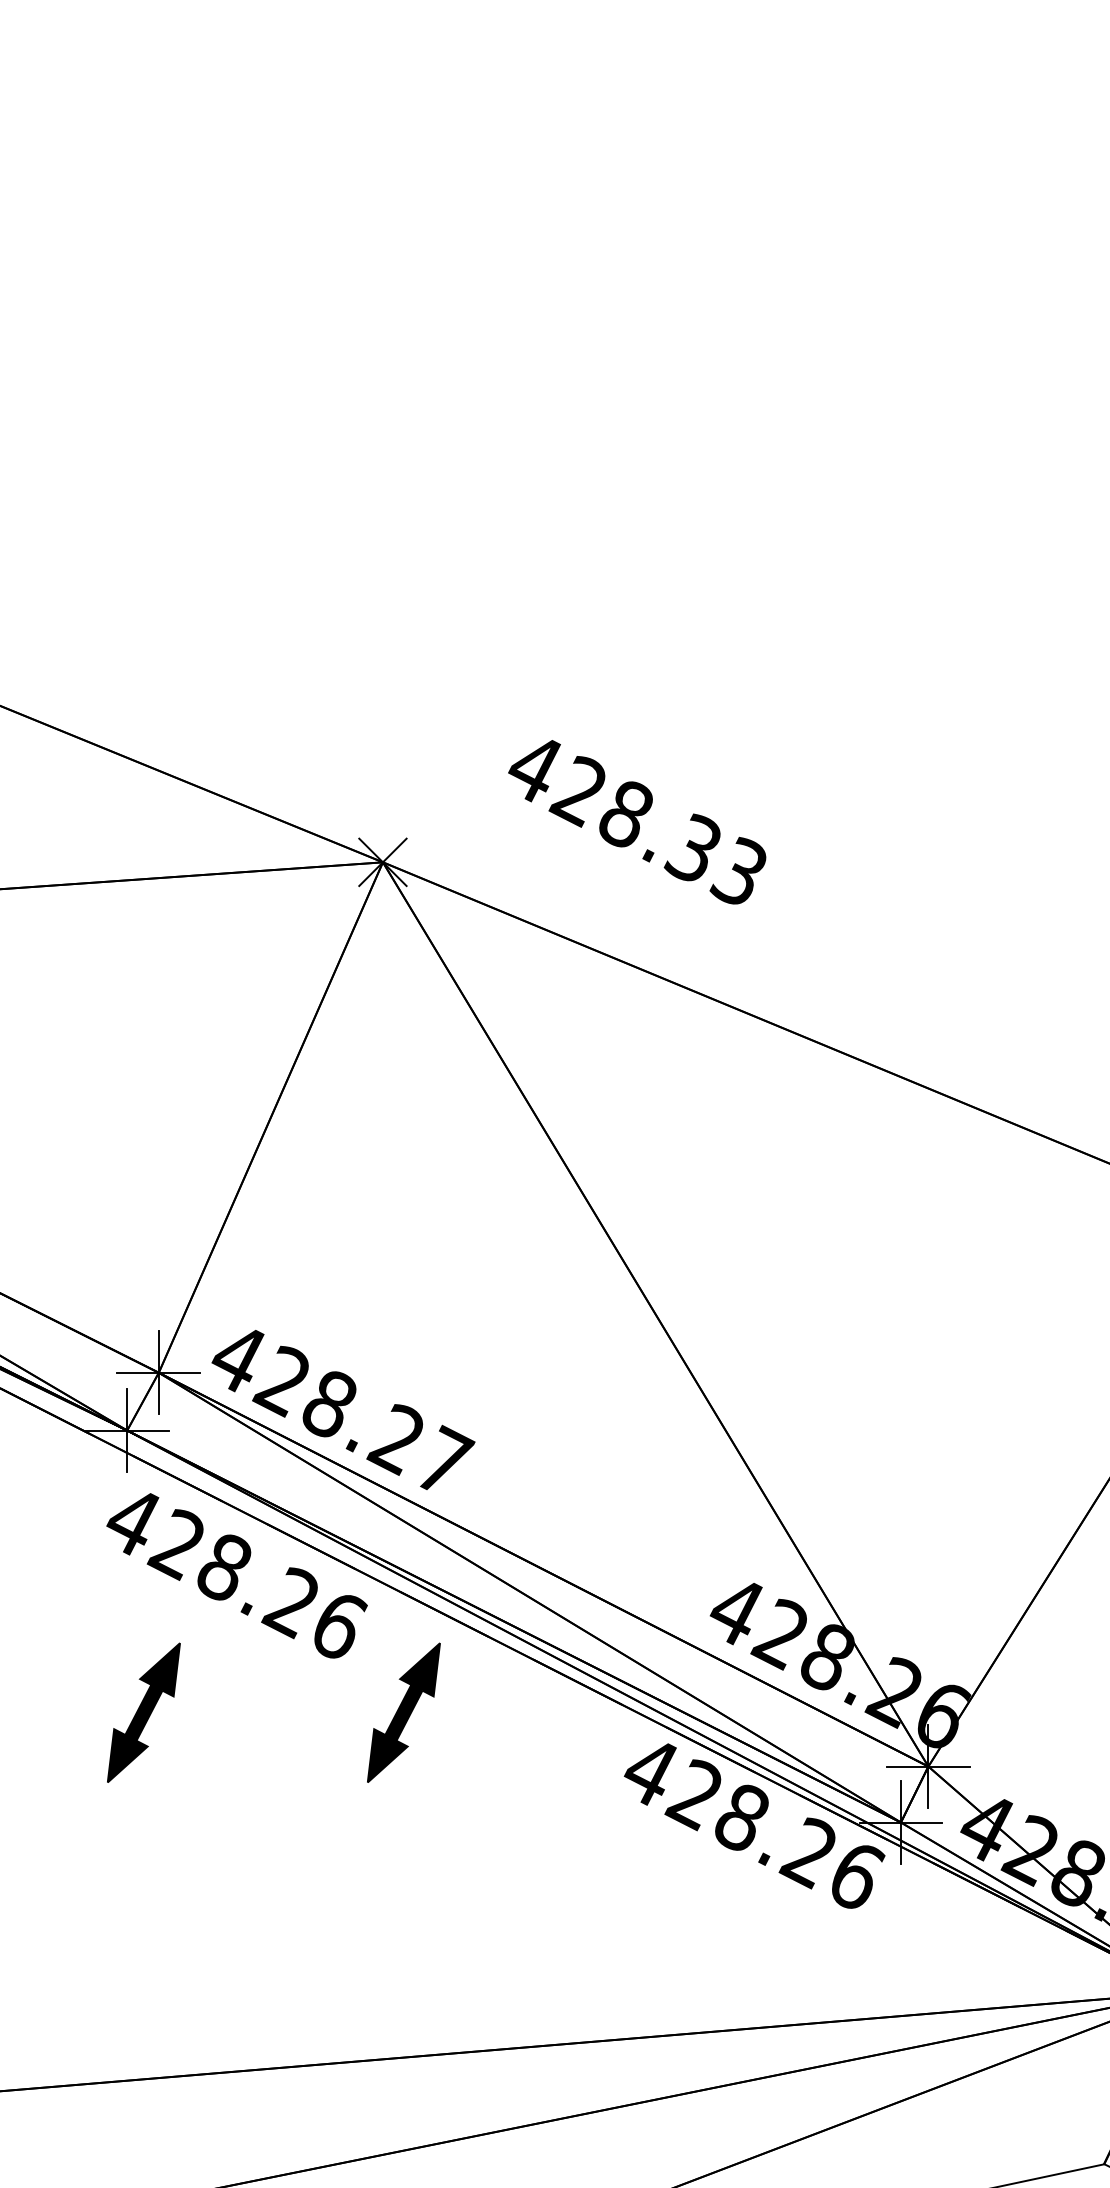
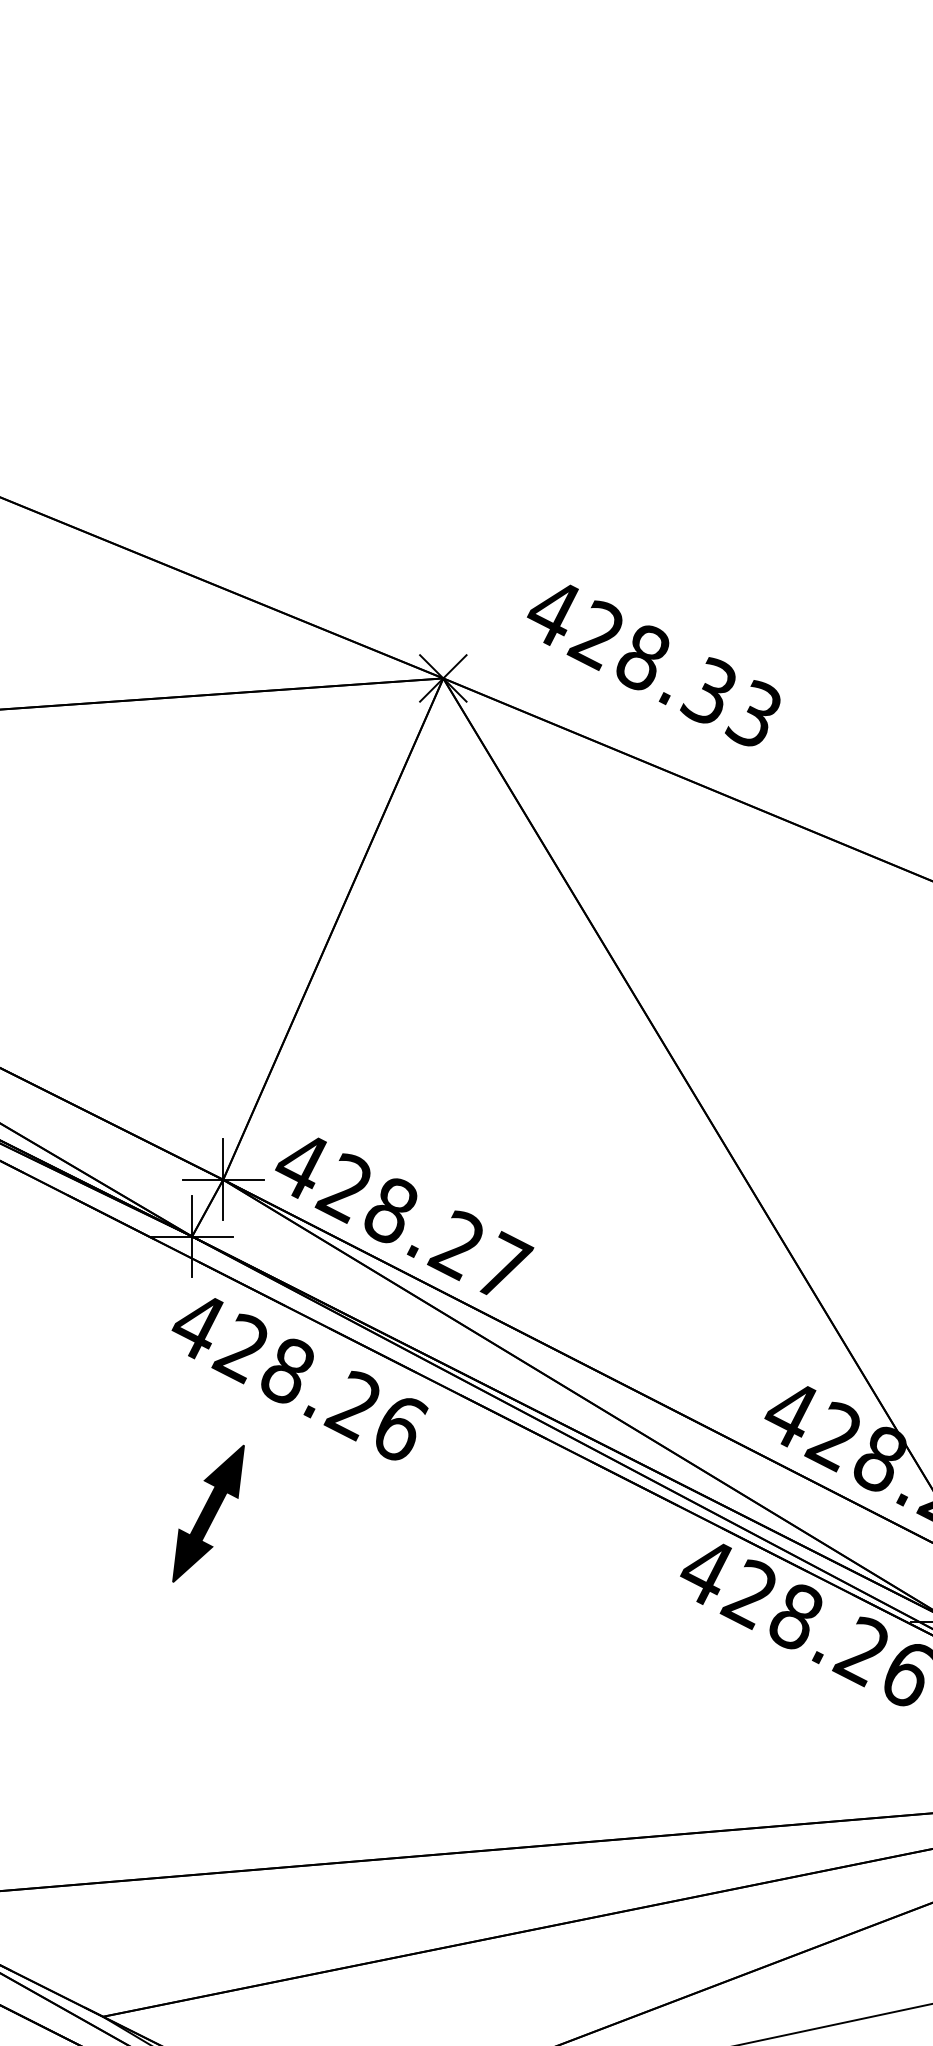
text: (637, 822) -> (654, 665), moved
part: (403, 1712) -> (463, 1513), removed

